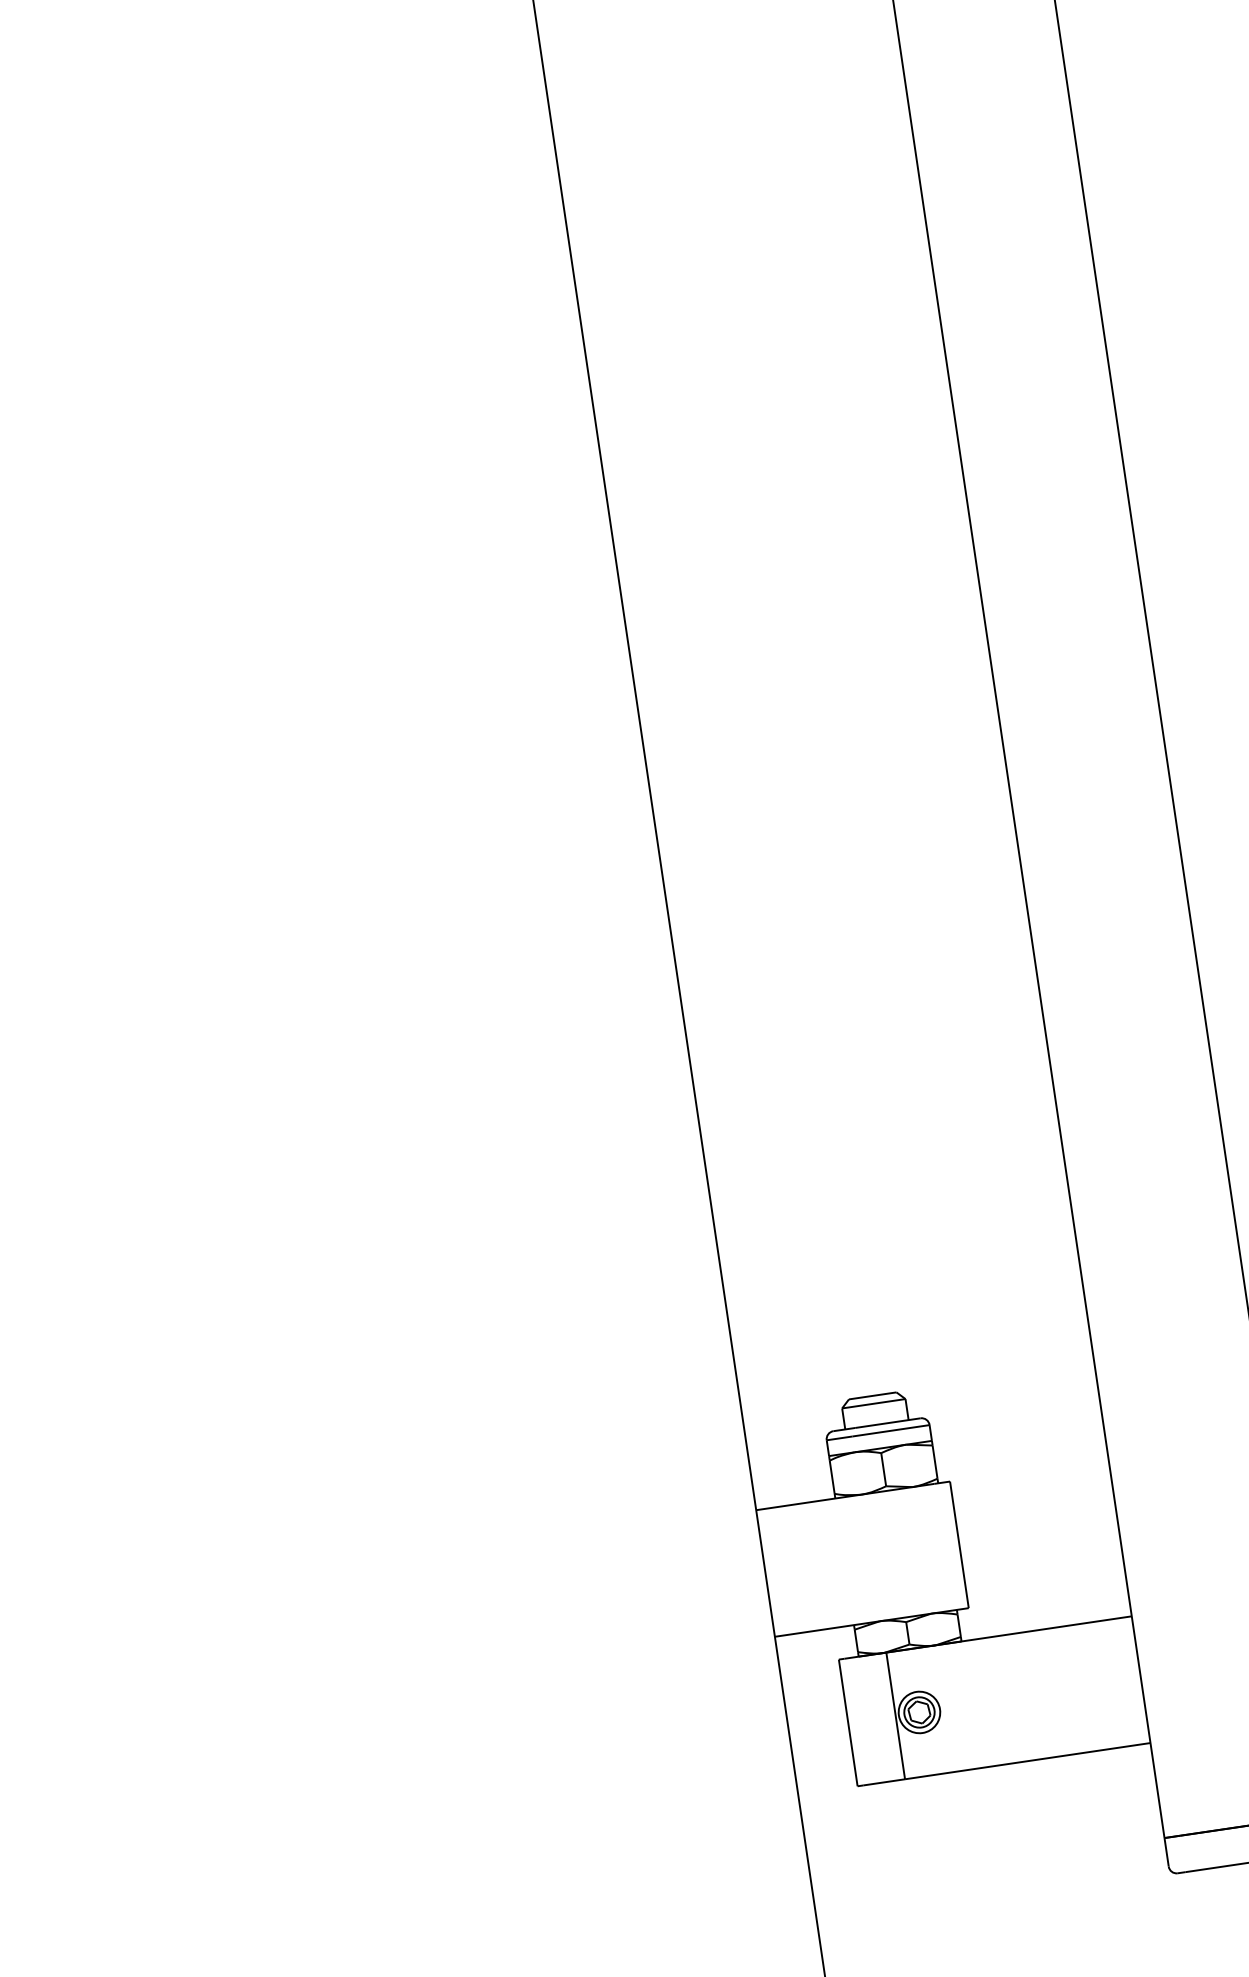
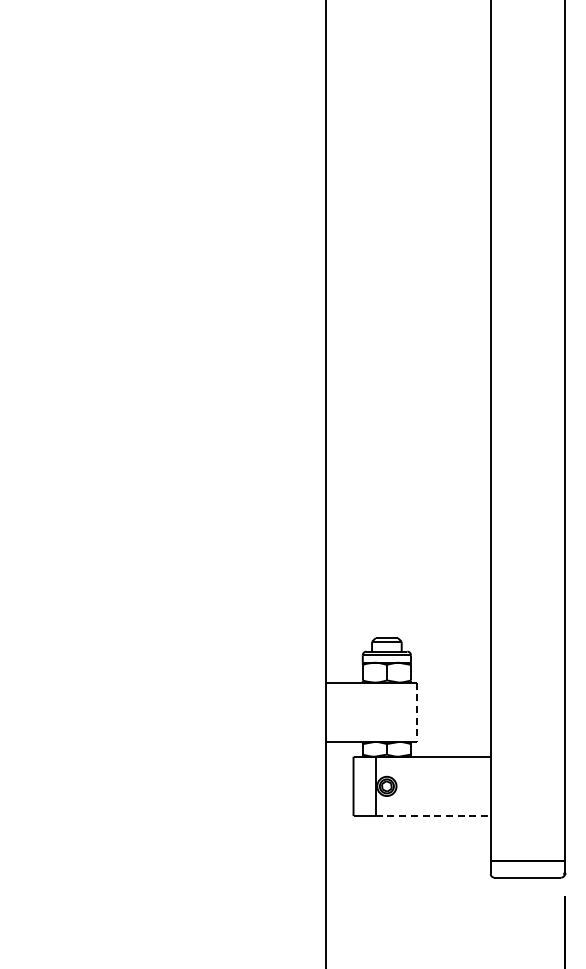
line: (959, 1545) -> (416, 712), solid -> dashed
line: (1028, 1761) -> (433, 816), solid -> dashed

